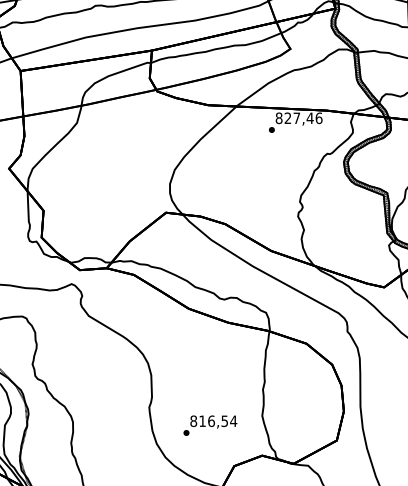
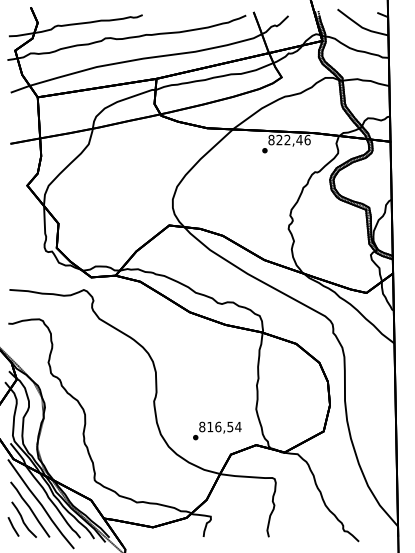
text: (296, 117) -> (287, 139), 827,46 -> 822,46
text: (210, 425) -> (217, 430), moved

